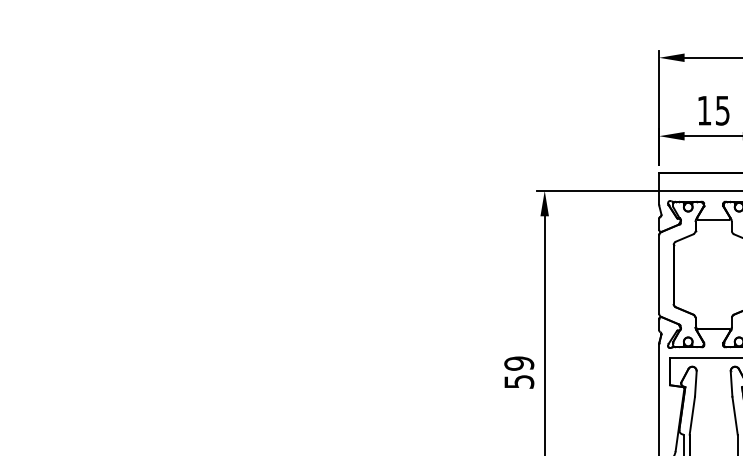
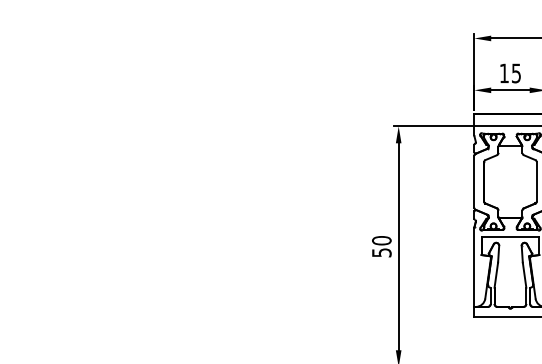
text: (518, 363) -> (381, 240), 59 -> 50

